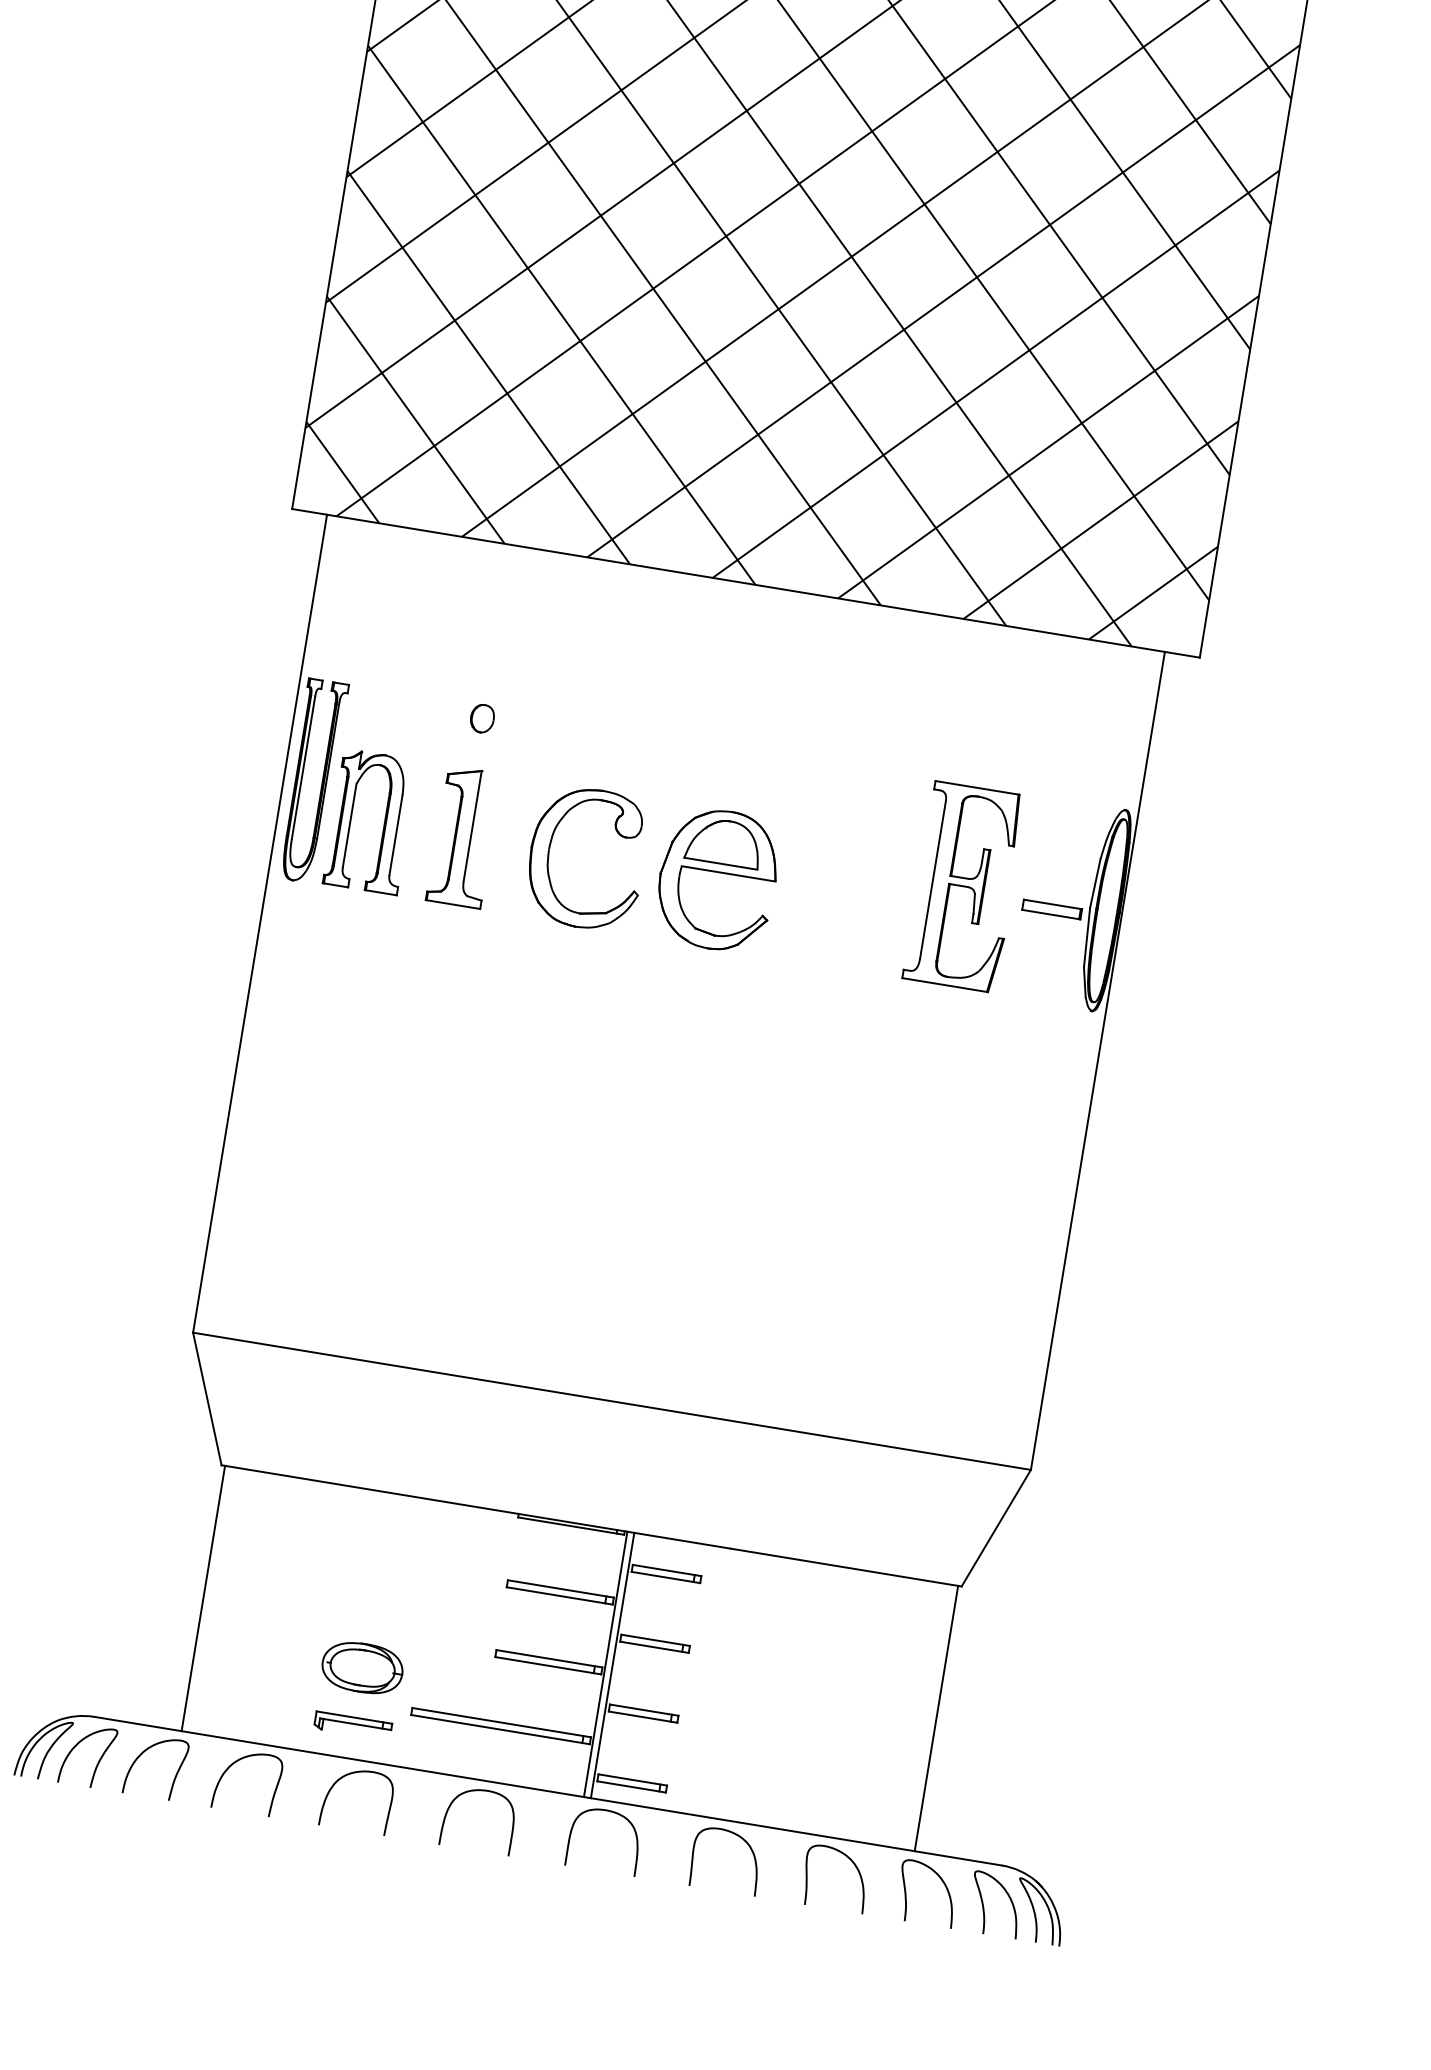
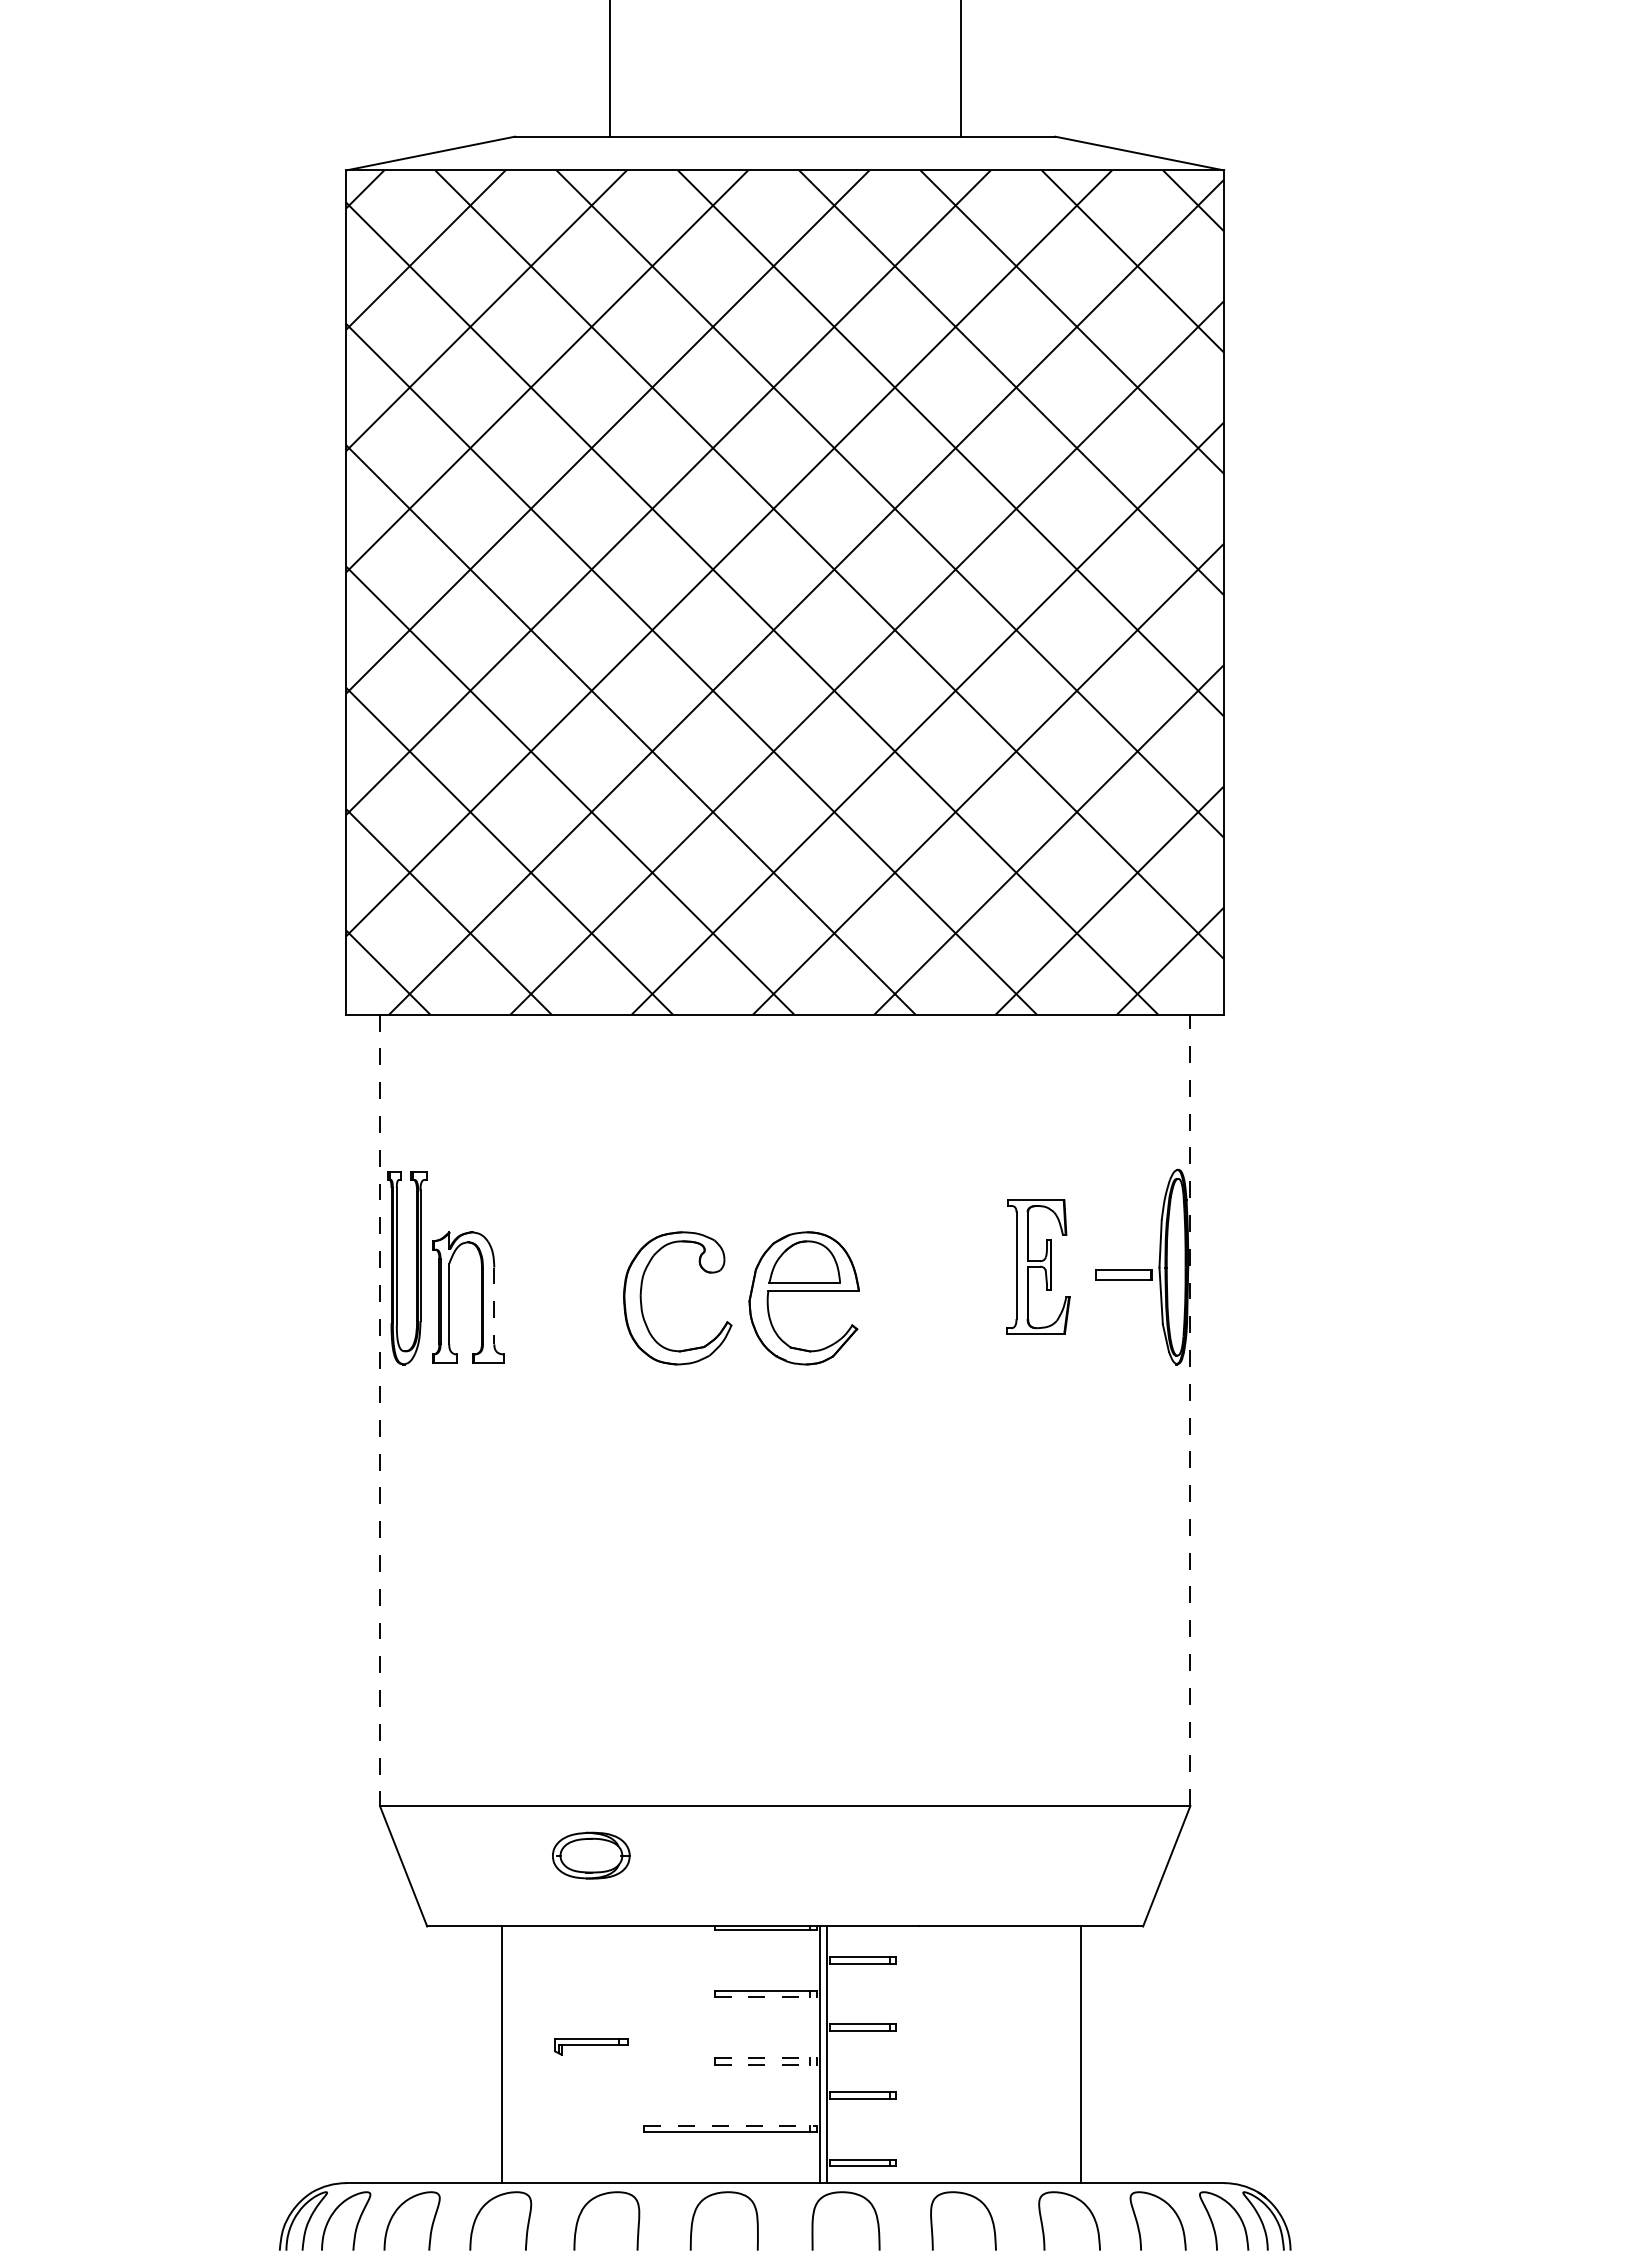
part: (482, 718) -> (557, 1182), removed
line: (396, 835) -> (494, 1306), solid -> dashed
part: (463, 837) -> (558, 1297), removed
part: (965, 886) -> (1038, 1266), size x0.7
line: (259, 923) -> (379, 1410), solid -> dashed
line: (1097, 1061) -> (1190, 1410), solid -> dashed
line: (560, 1596) -> (766, 1997), solid -> dashed
line: (203, 1598) -> (501, 2054), moved
line: (549, 1659) -> (766, 2058), solid -> dashed
line: (548, 1665) -> (766, 2064), solid -> dashed
part: (362, 1667) -> (591, 1855), moved
line: (936, 1718) -> (1080, 2054), moved
line: (502, 1722) -> (731, 2125), solid -> dashed
part: (353, 1725) -> (591, 2046), moved

